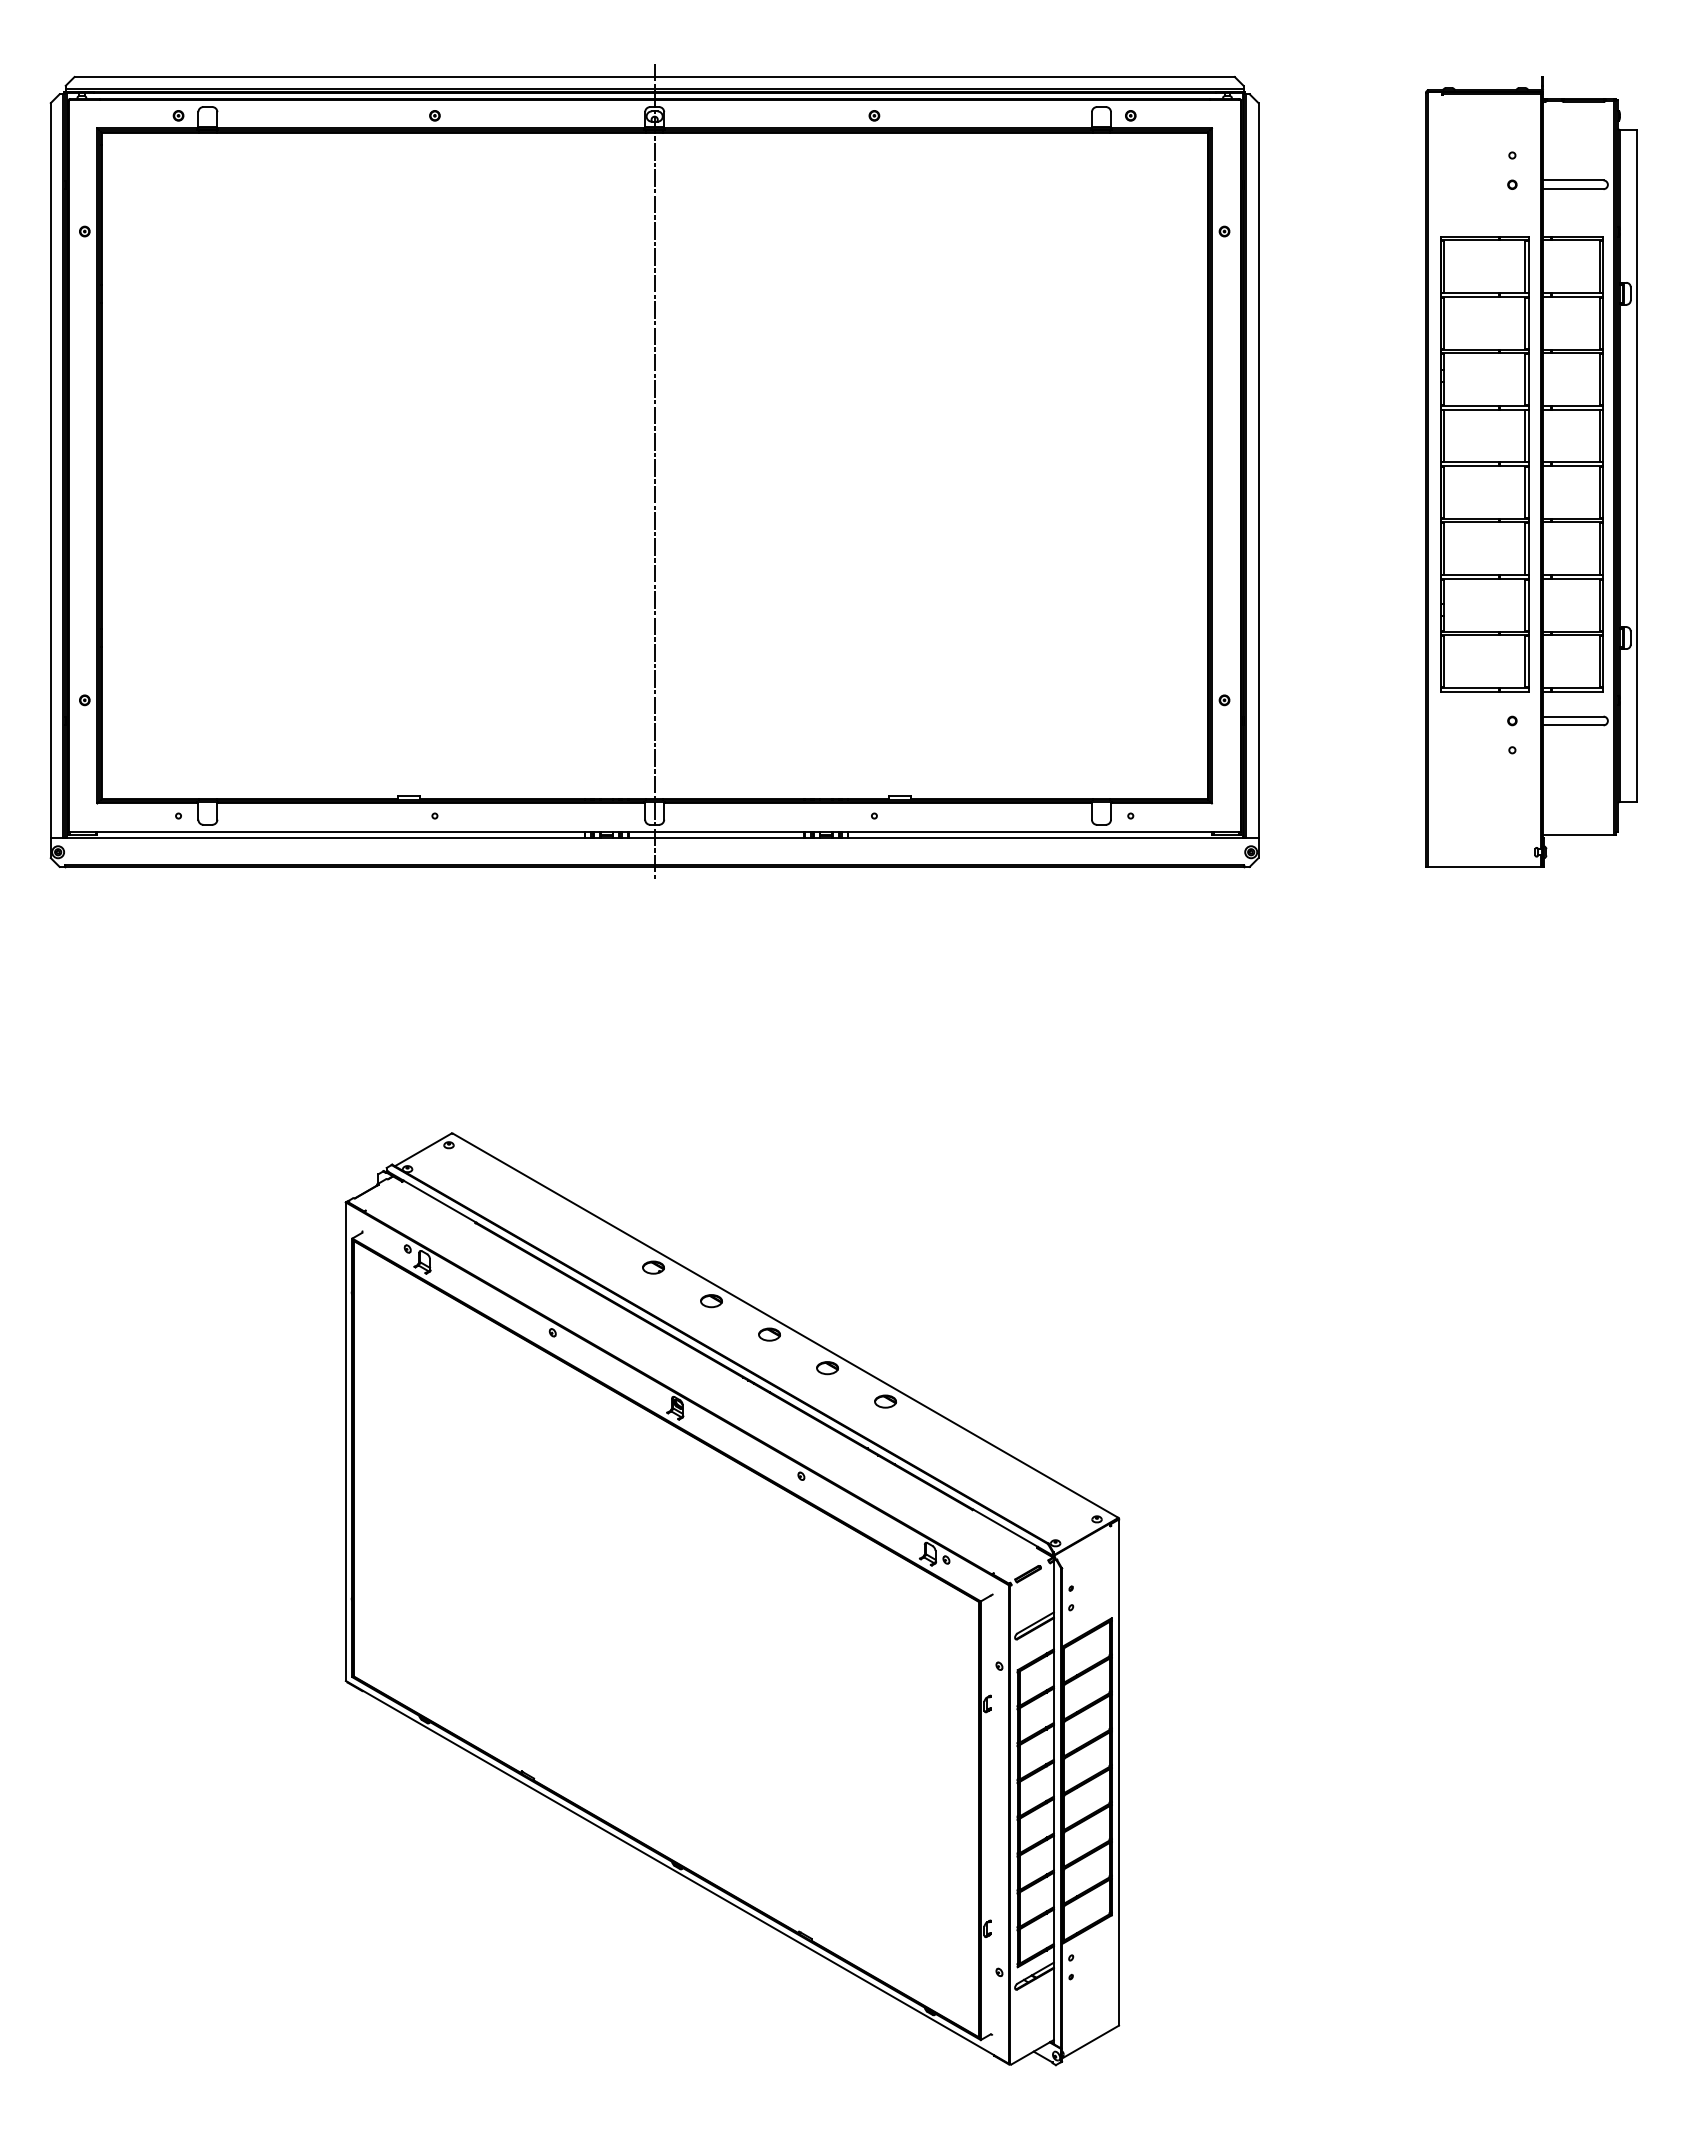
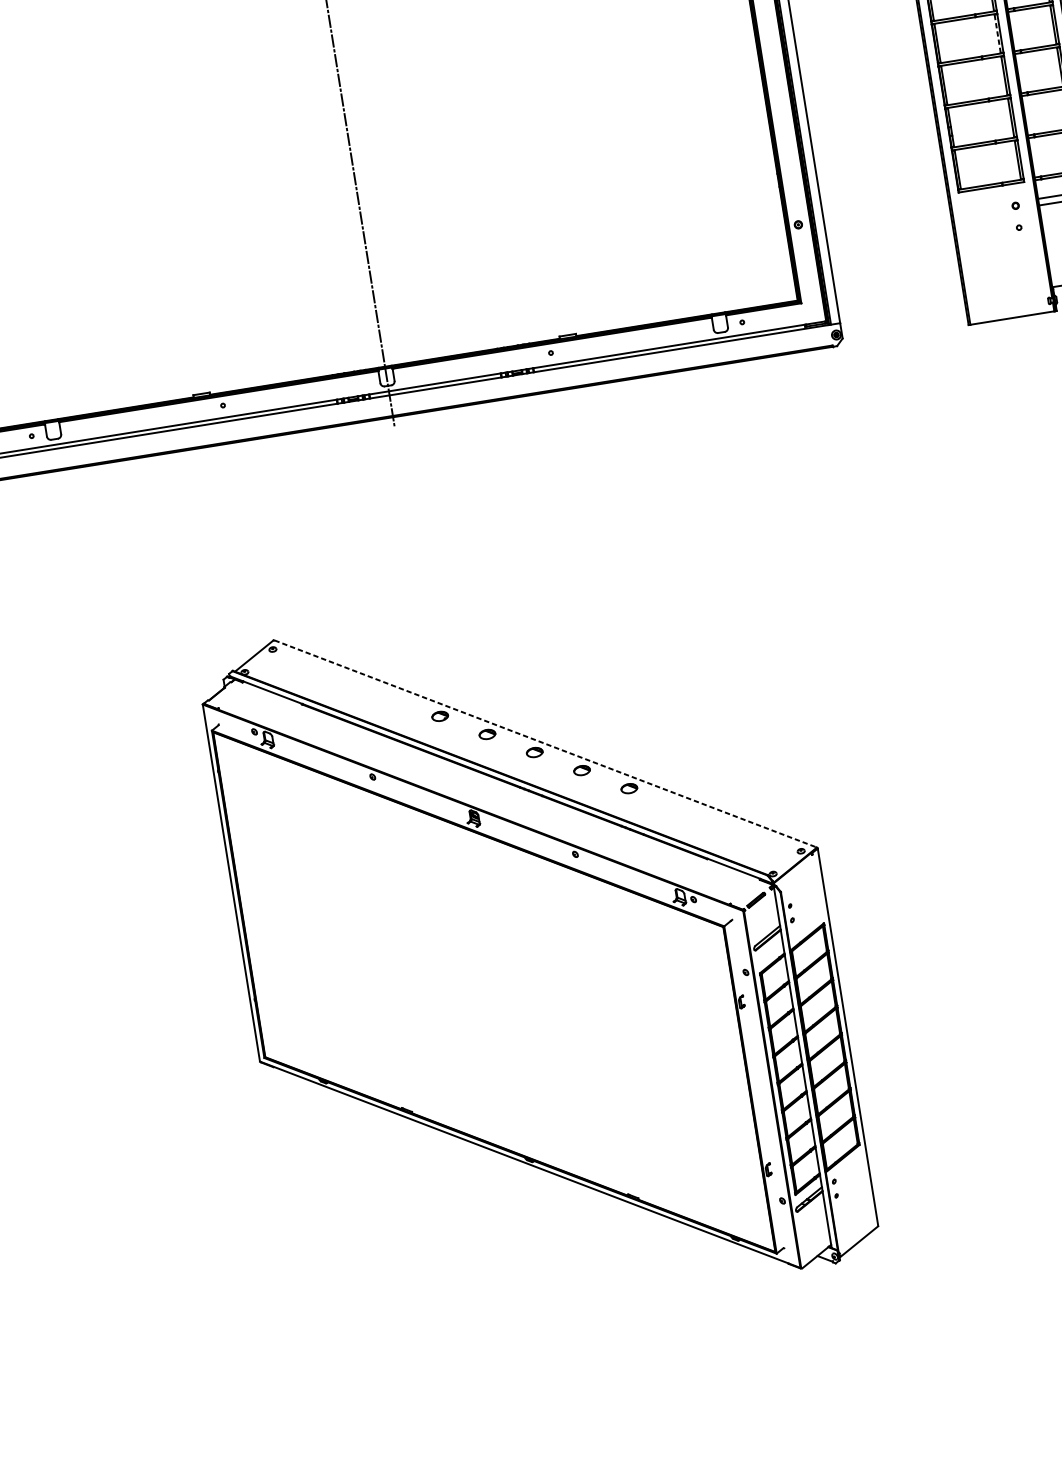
line: (1524, 492) -> (997, 33), solid -> dashed
line: (786, 1325) -> (546, 743), solid -> dashed

